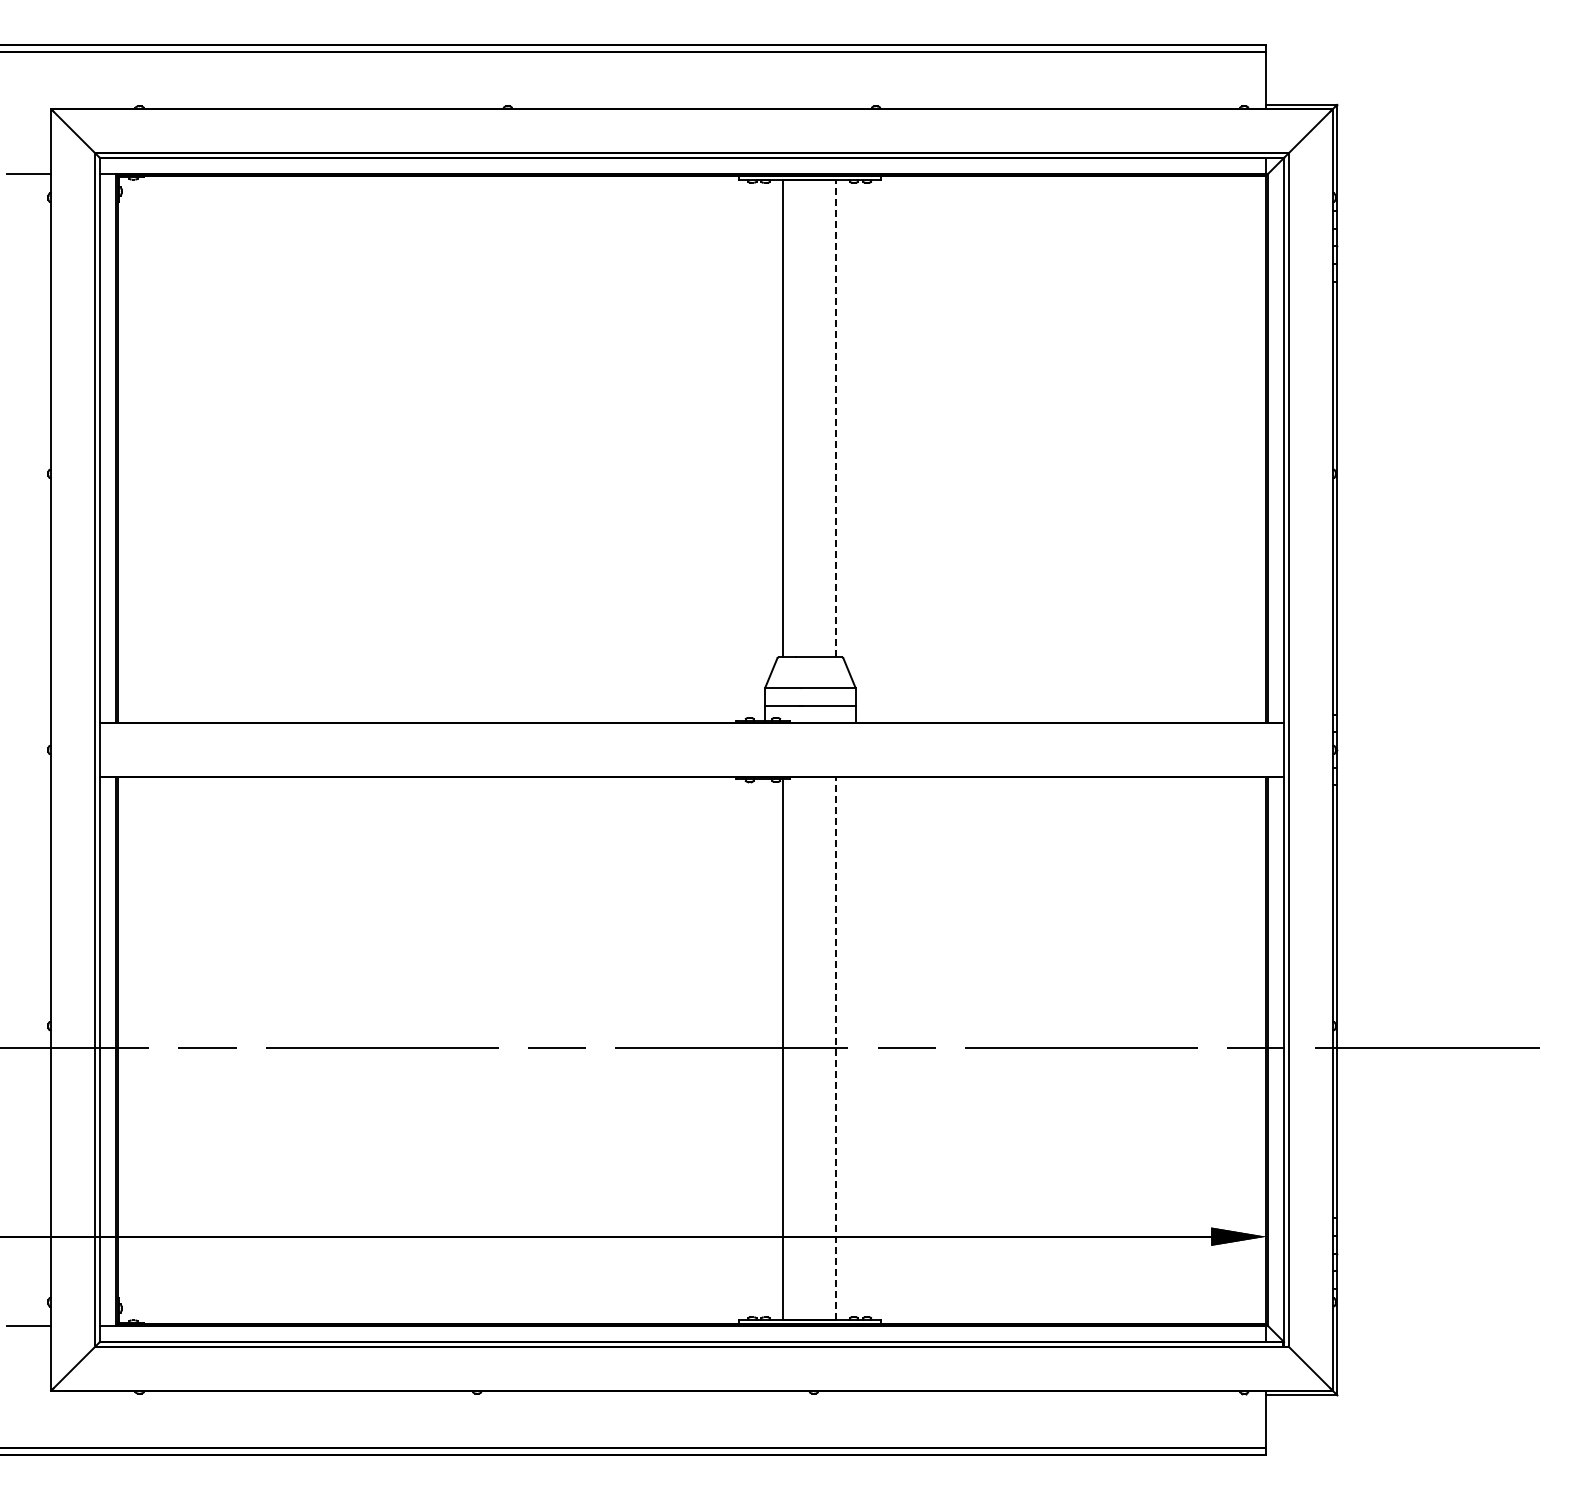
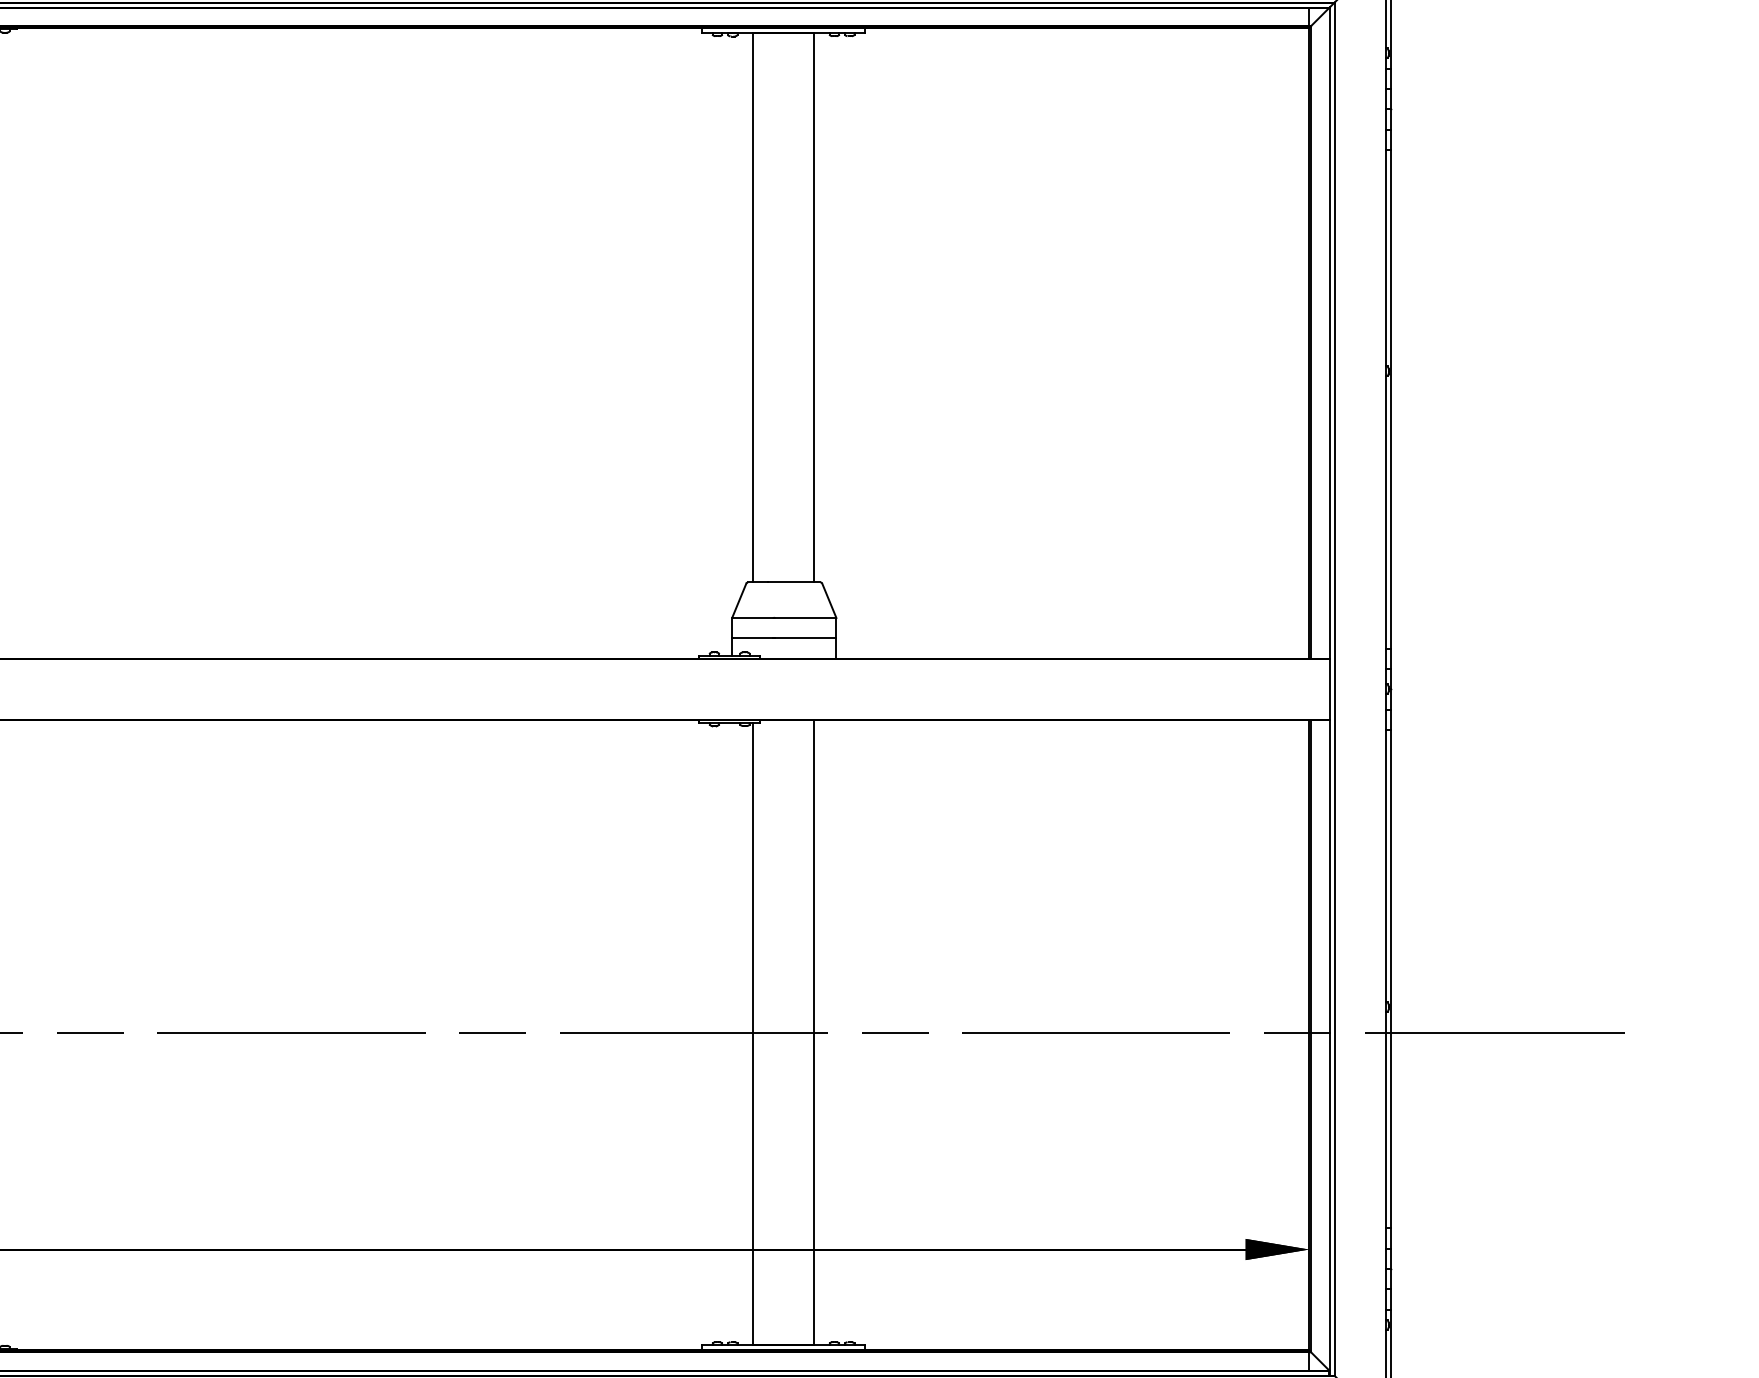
line: (836, 418) -> (814, 307), dashed -> solid
line: (836, 1048) -> (814, 1032), dashed -> solid

